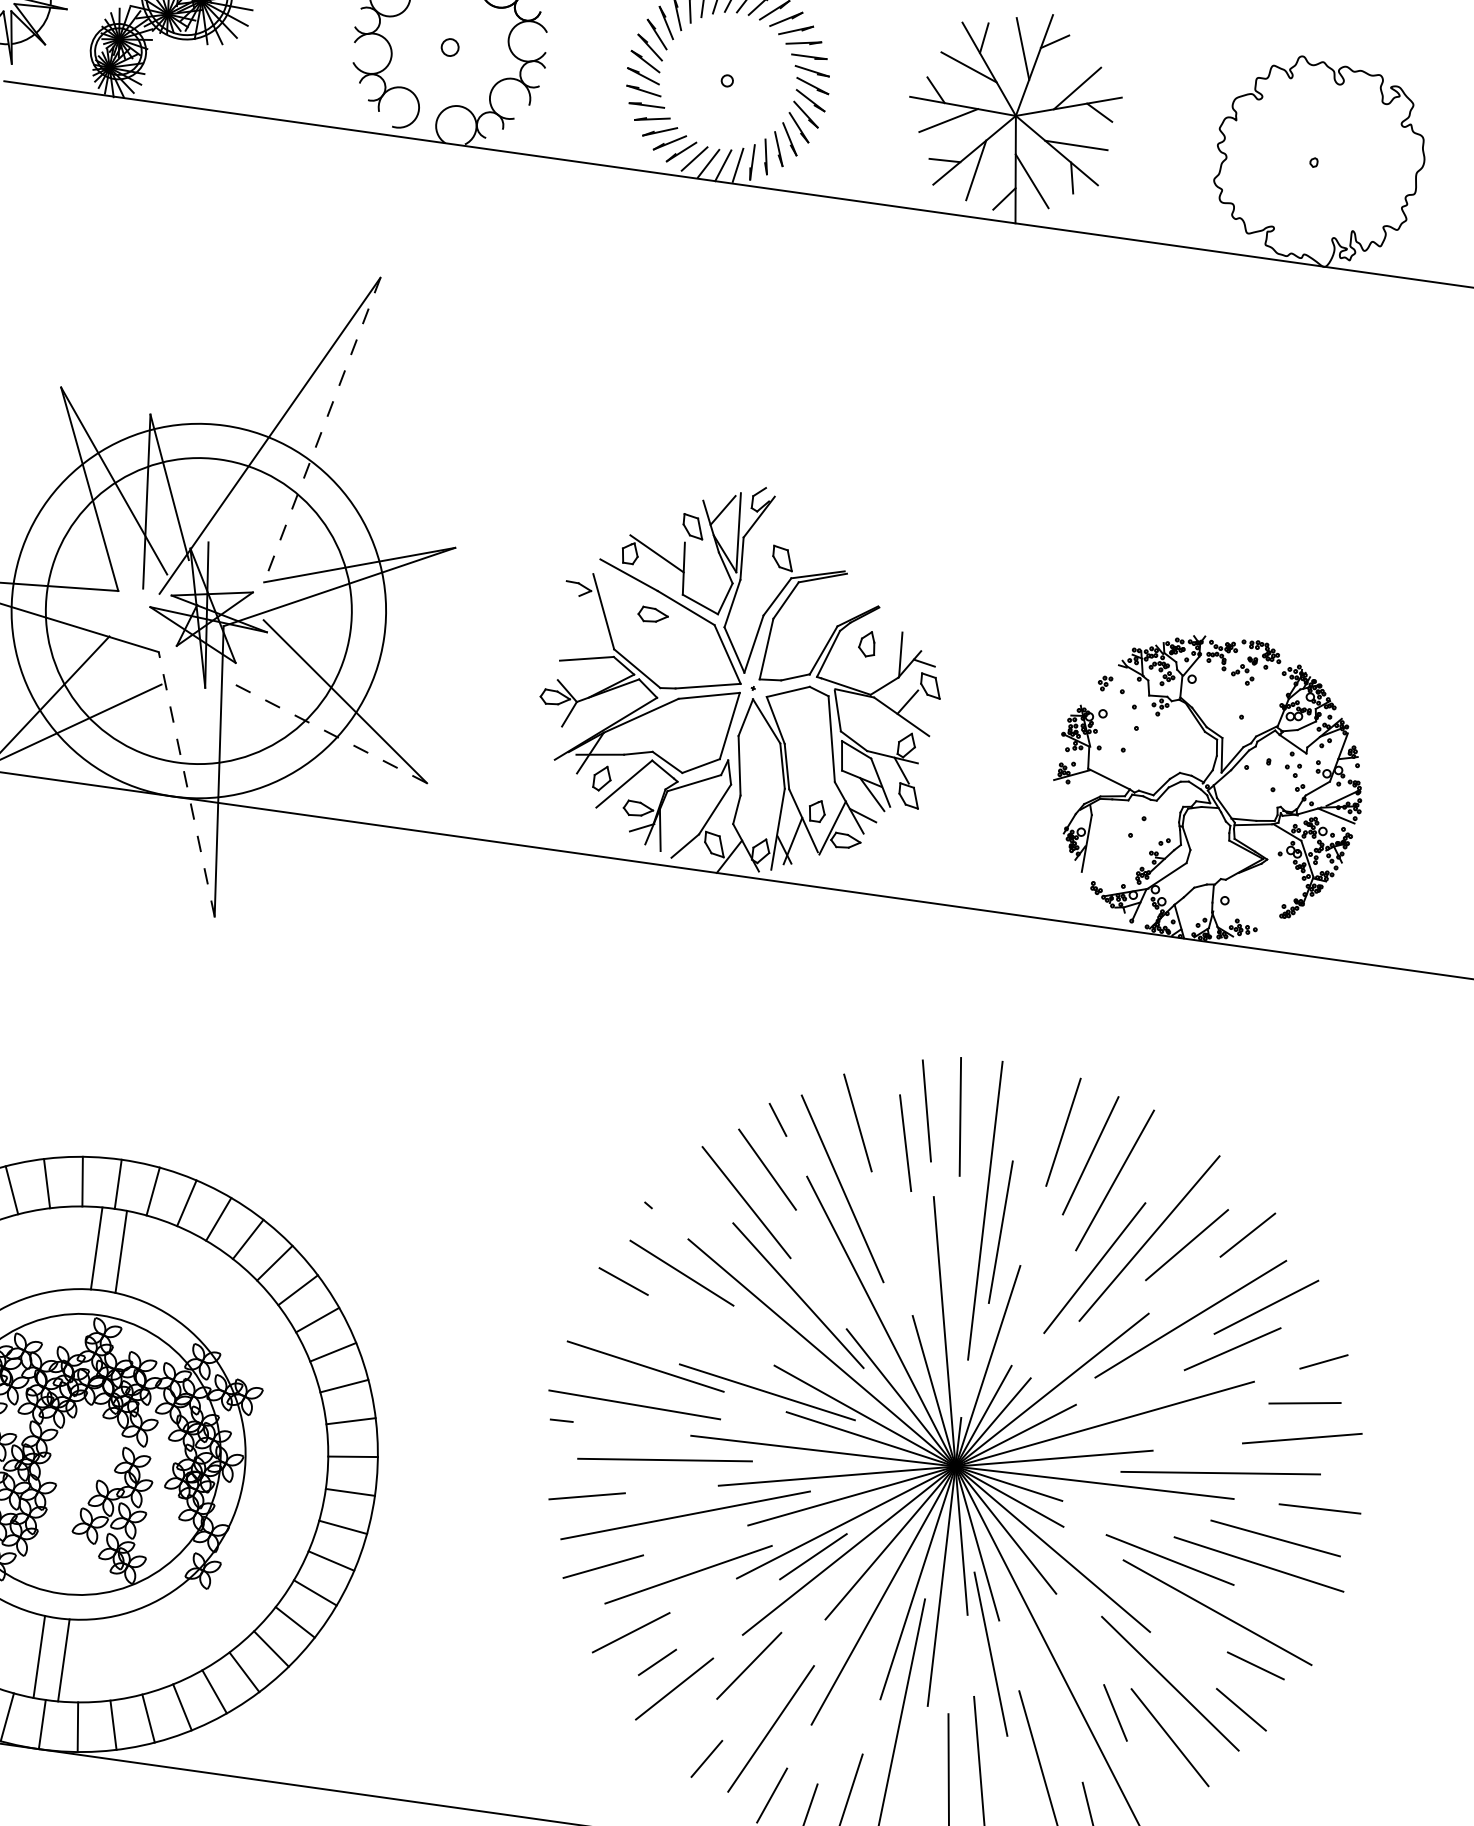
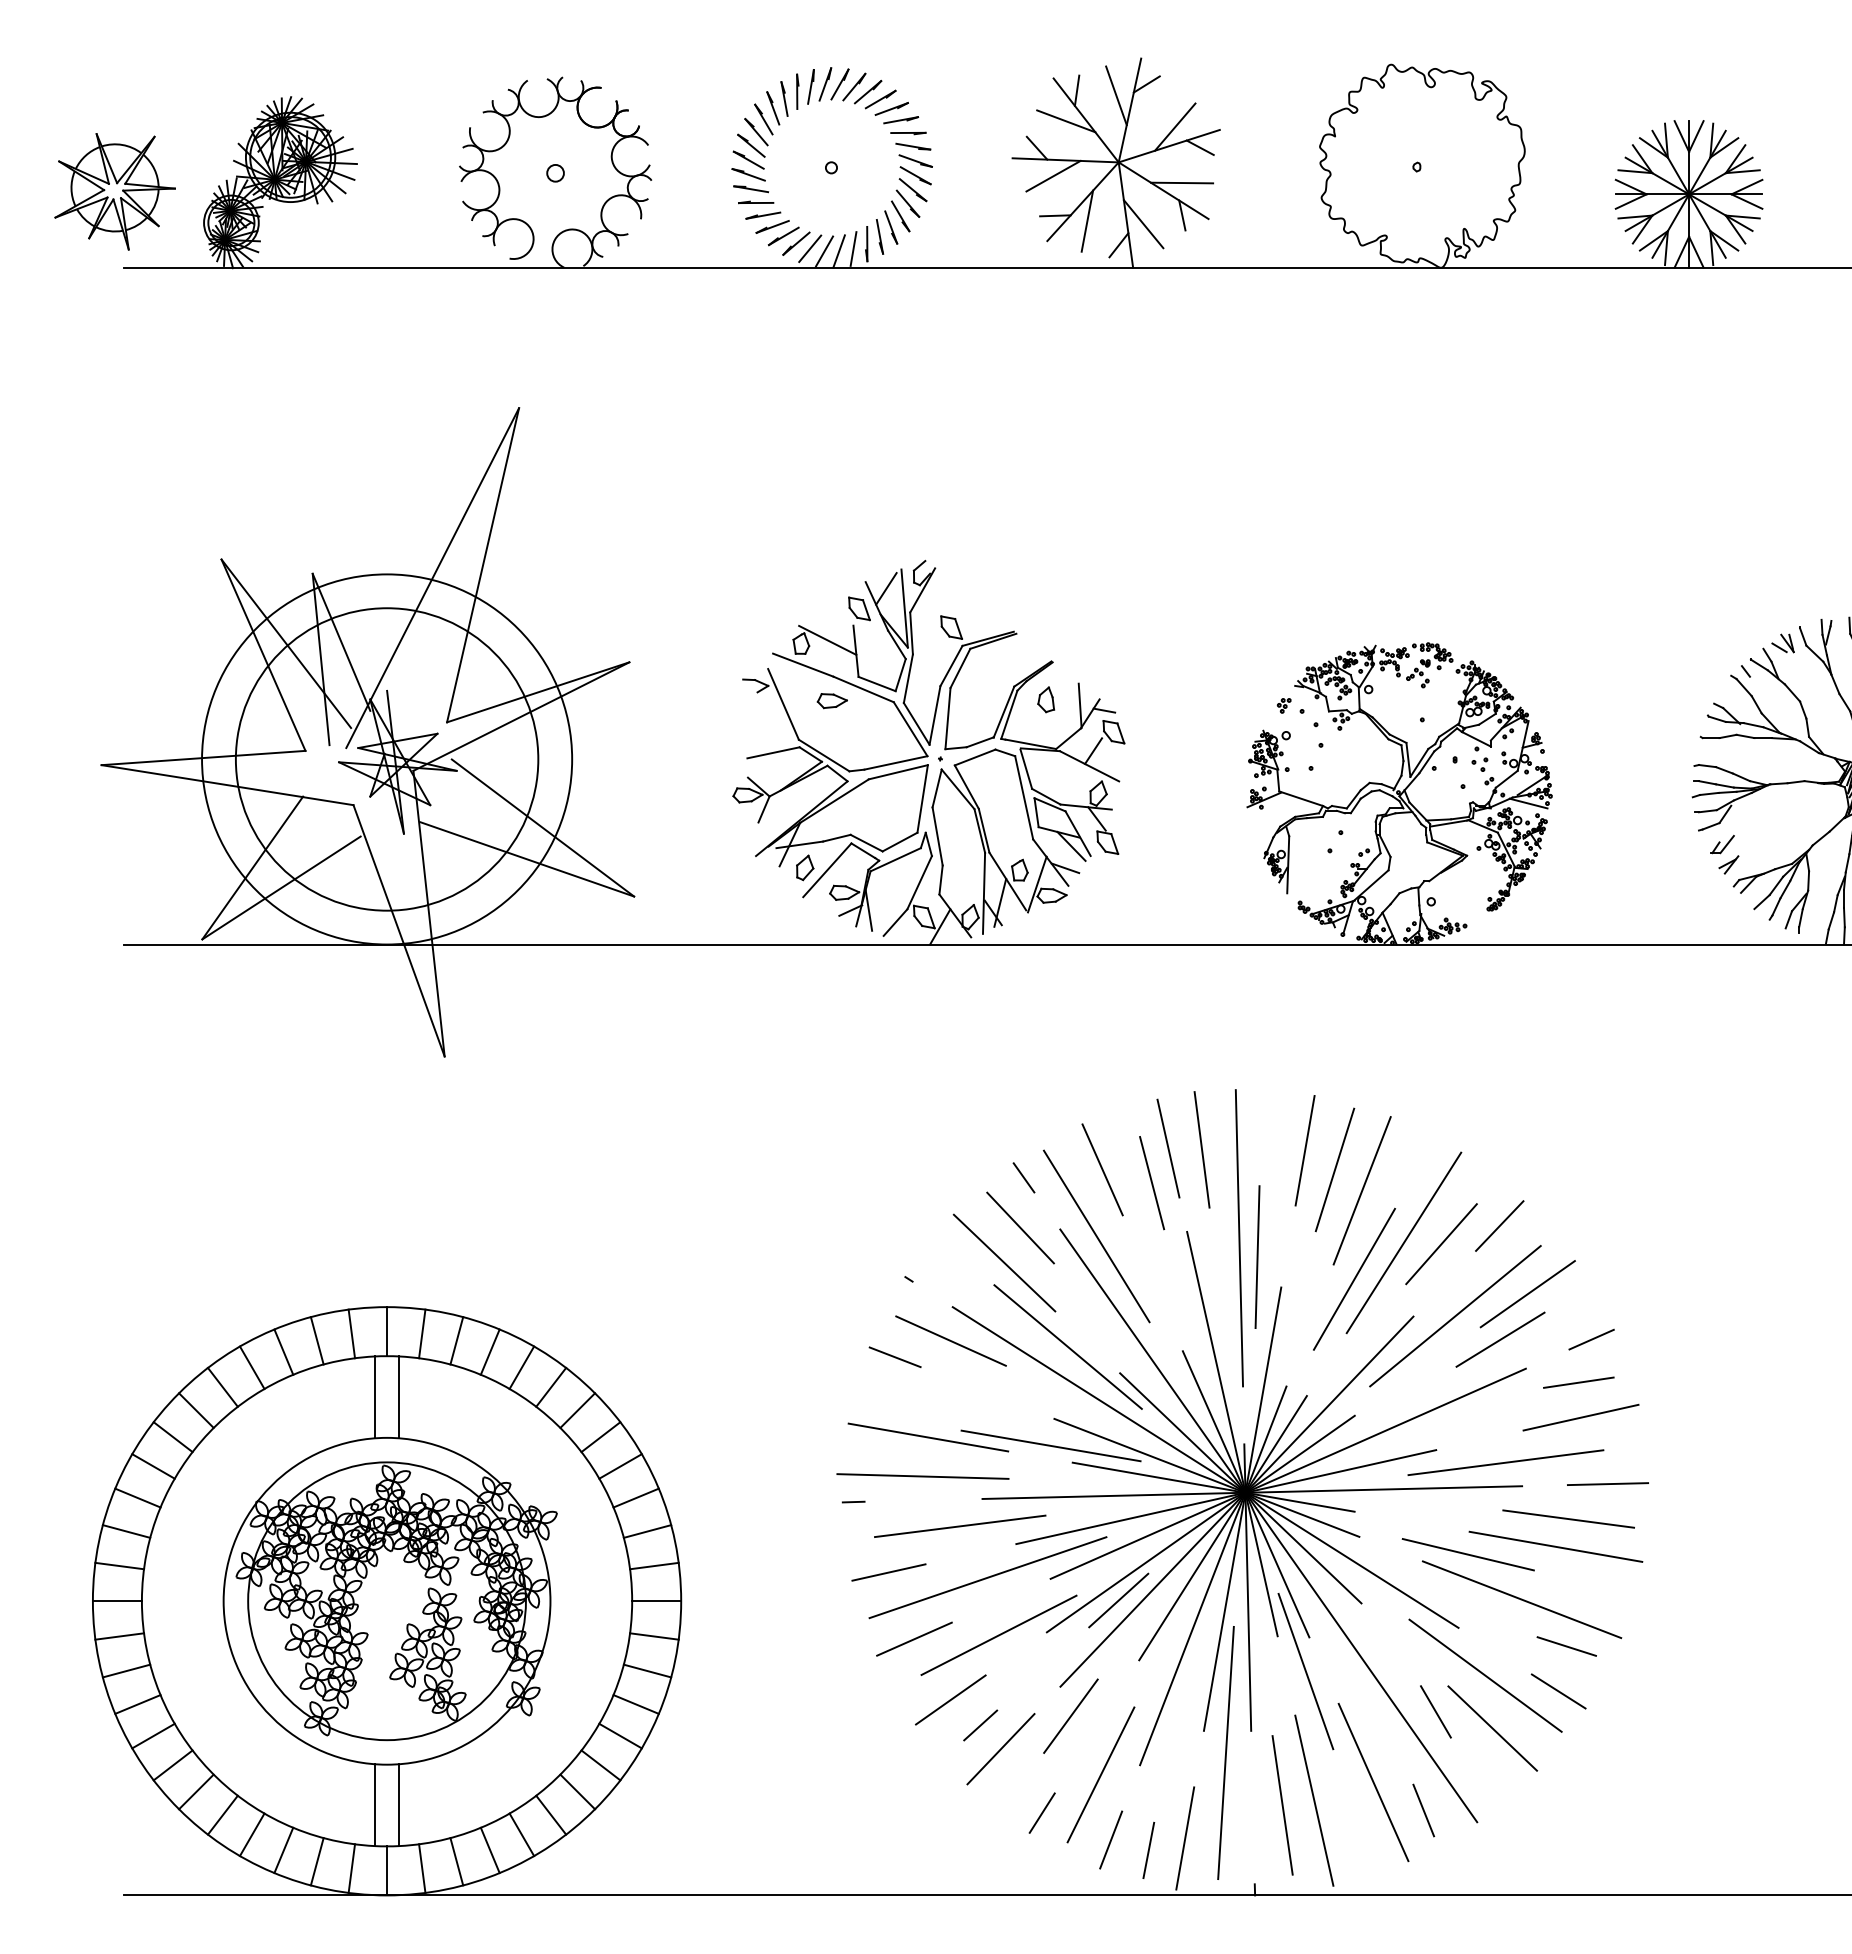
line: (321, 430) -> (482, 565), dashed -> solid
line: (324, 730) -> (526, 859), dashed -> solid
line: (187, 784) -> (399, 930), dashed -> solid

